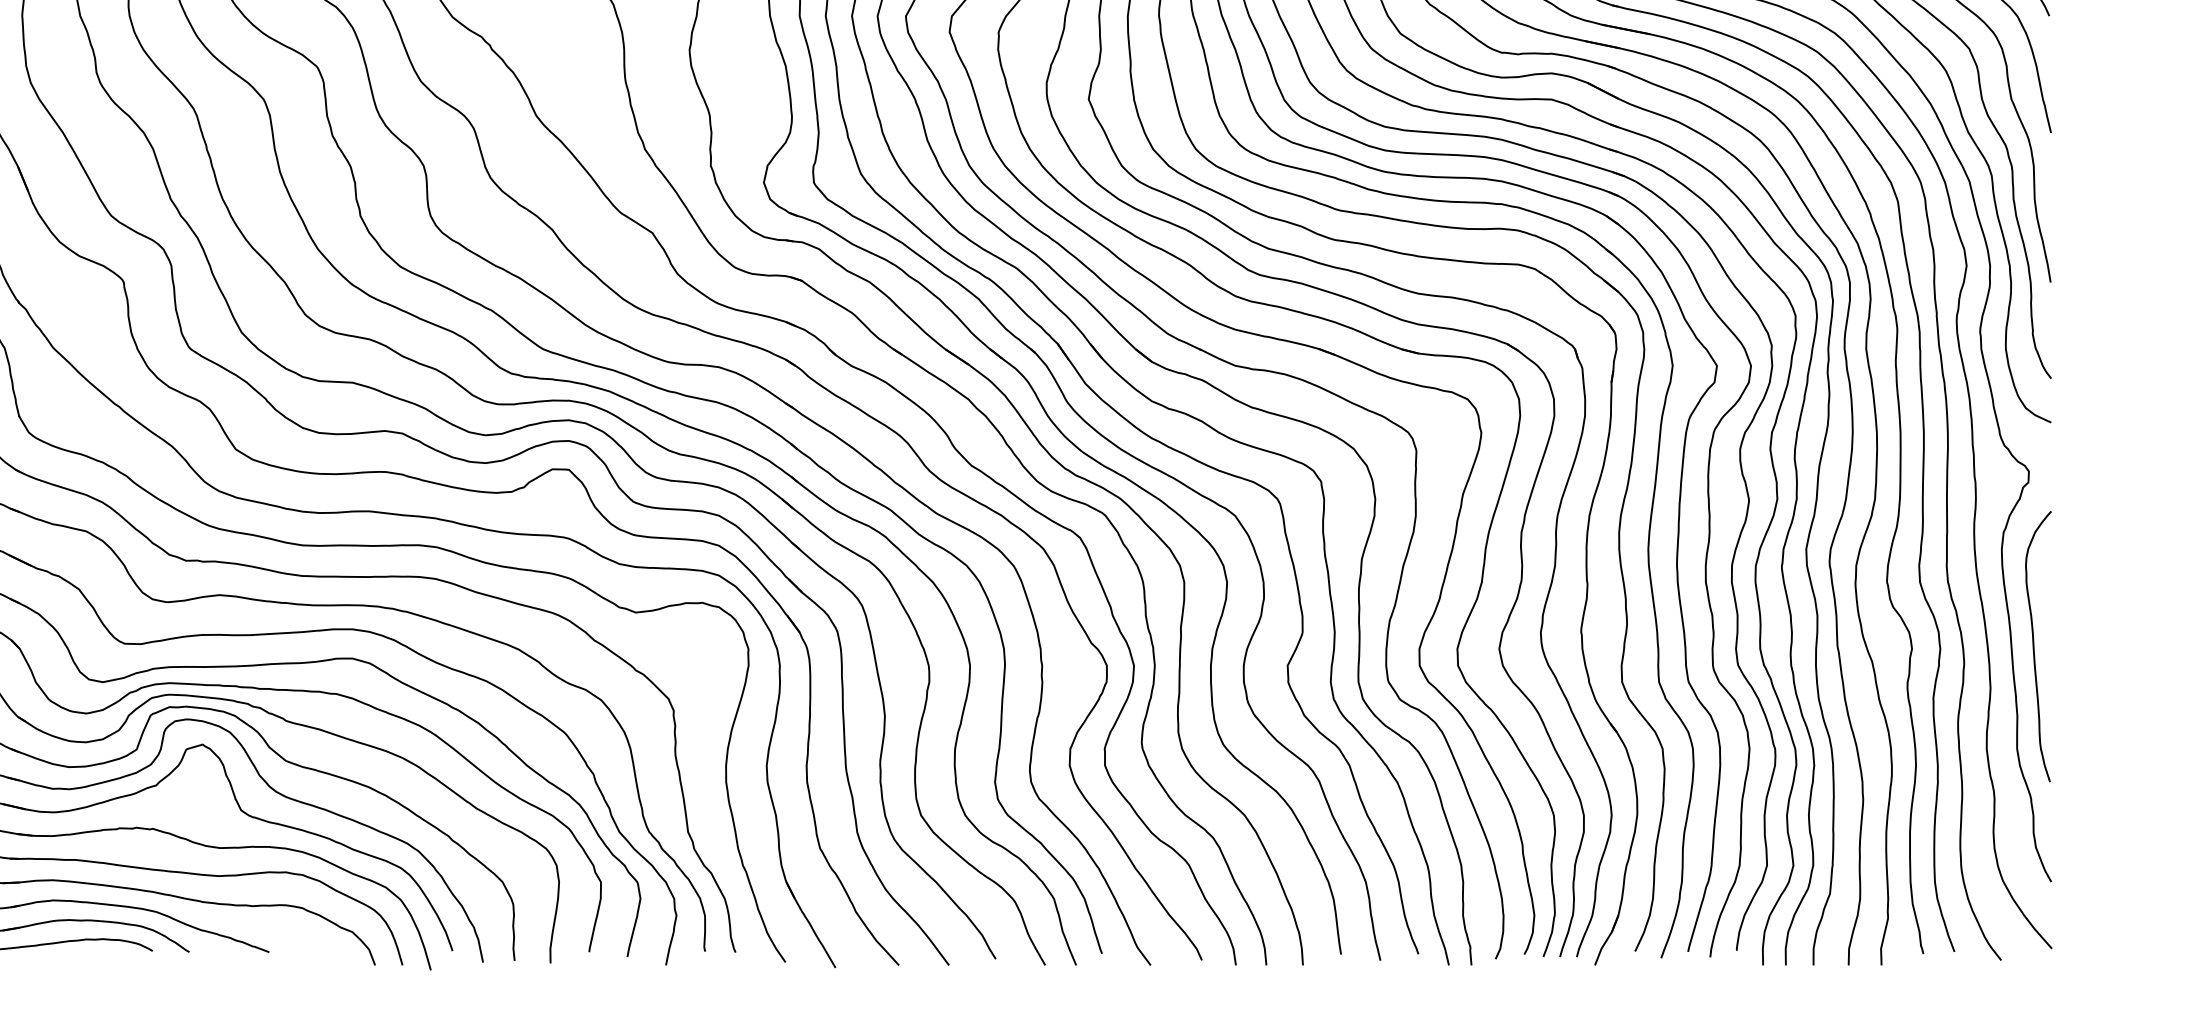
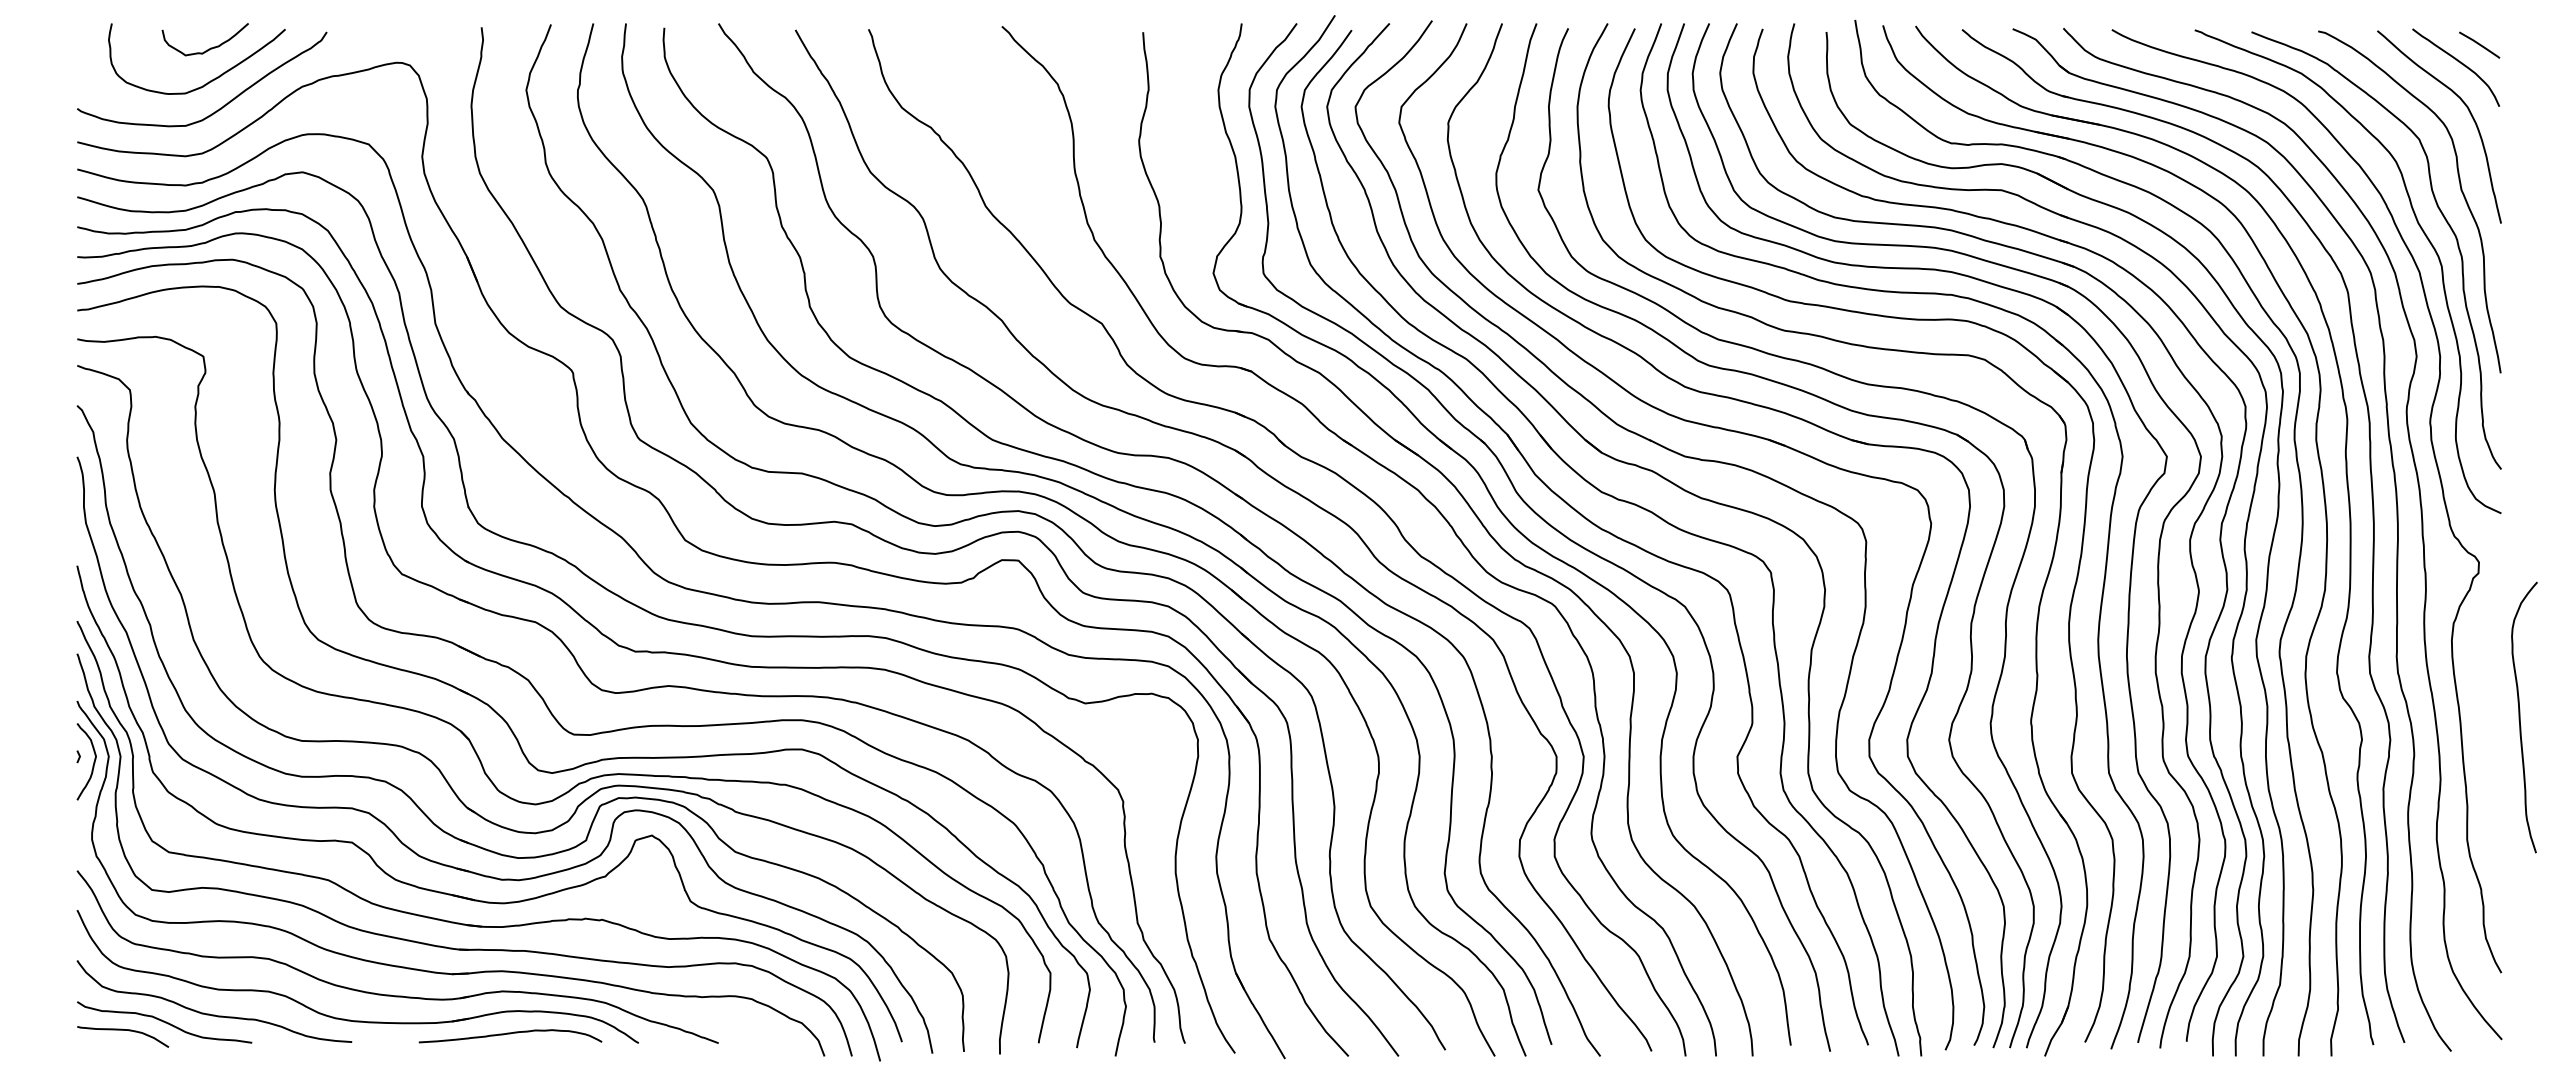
curve: (2034, 646) -> (2520, 717), moved

